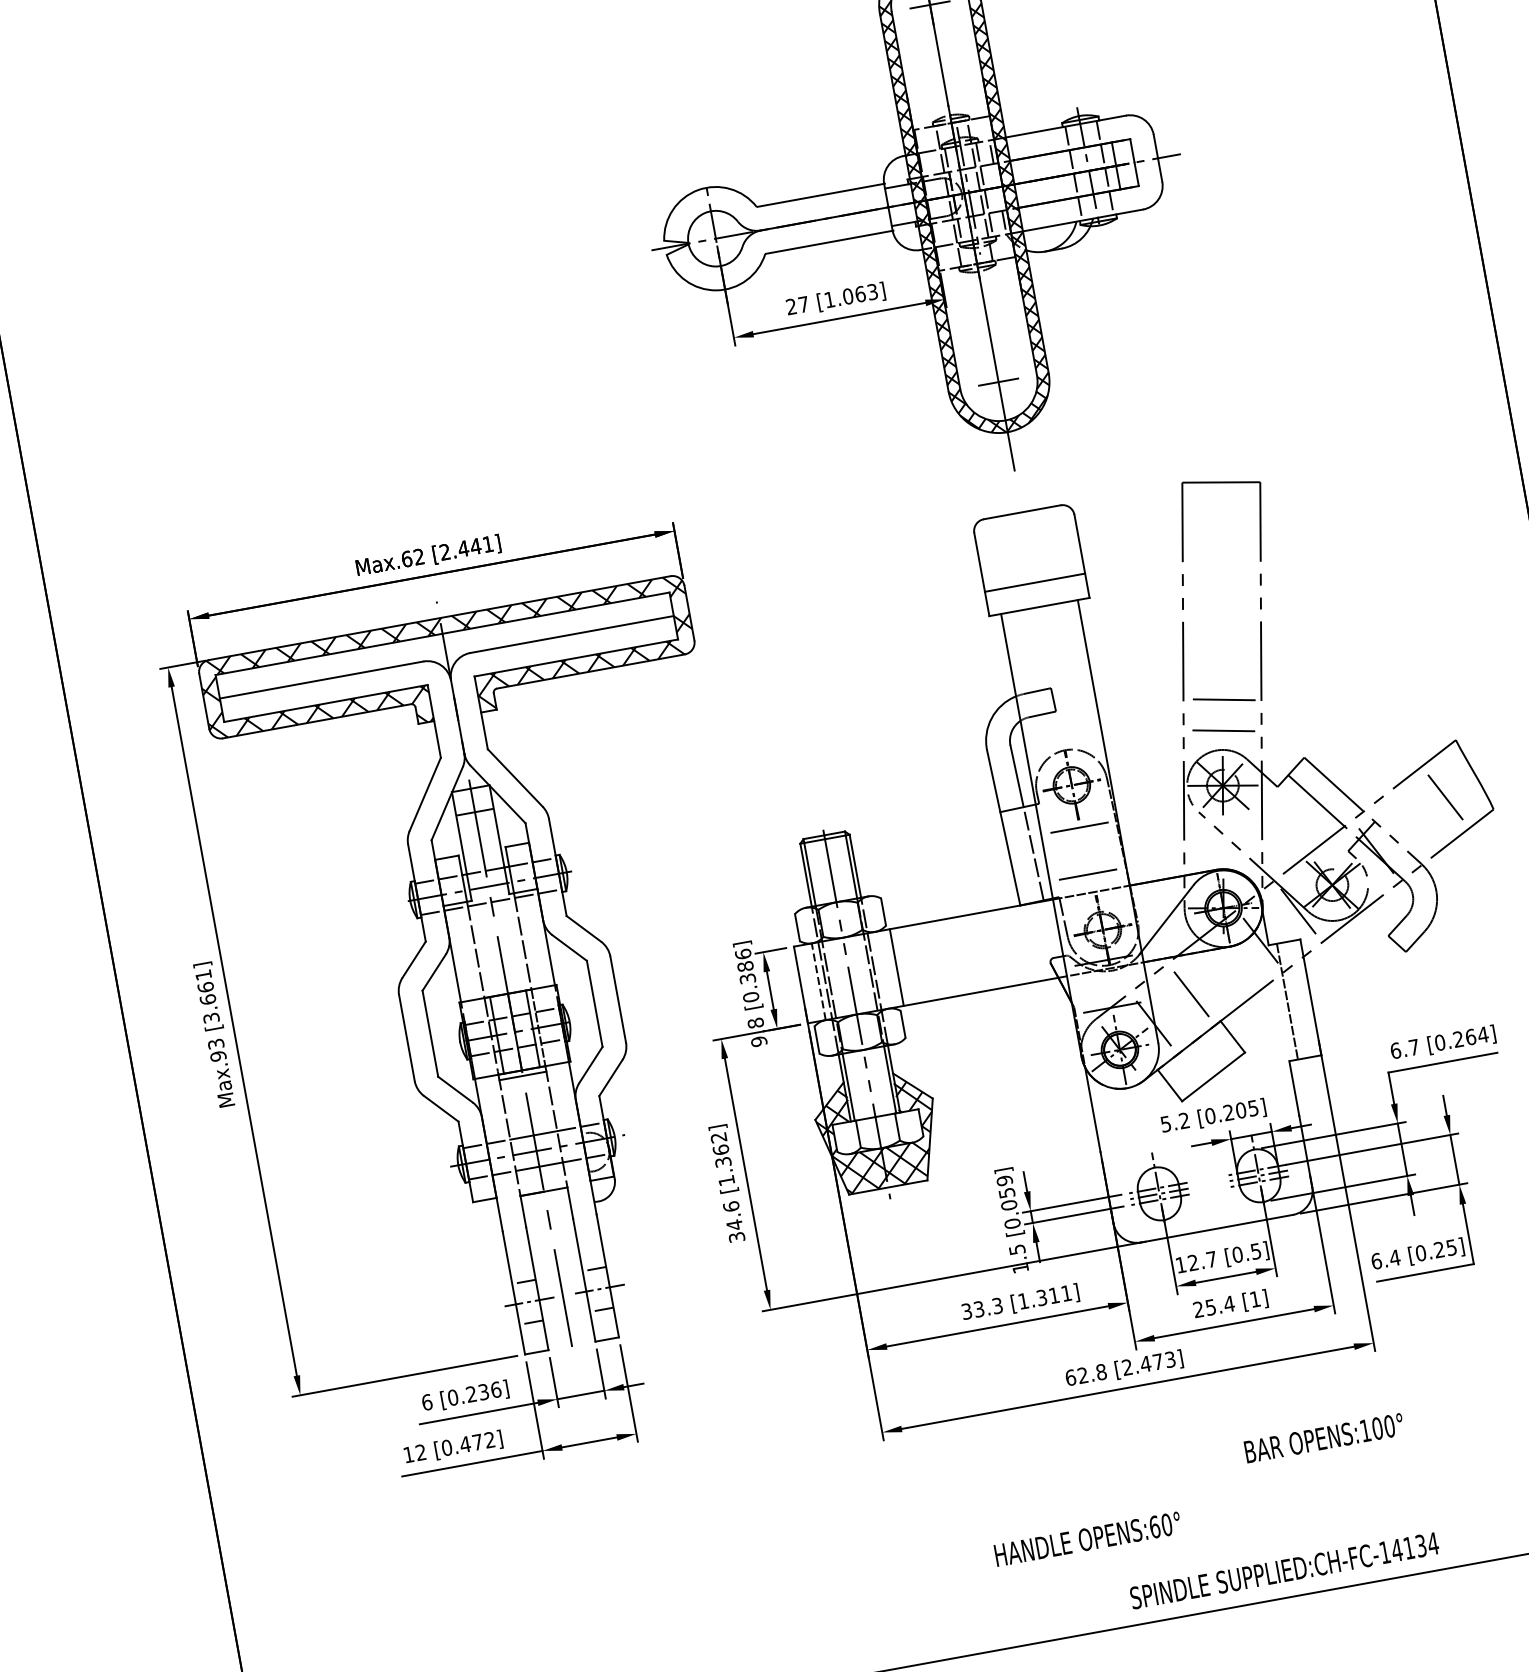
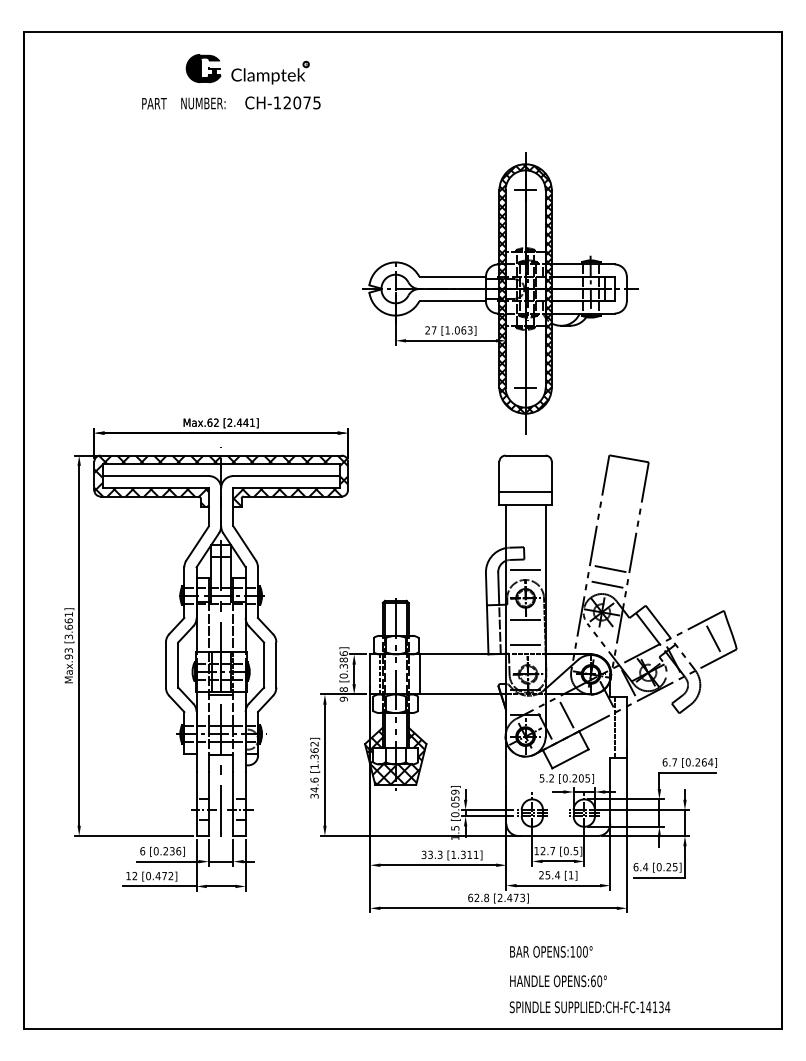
line: (1061, 730) -> (525, 569), added
text: (1324, 1437) -> (551, 951), moved
text: (1088, 1539) -> (558, 981), moved
text: (1283, 1571) -> (589, 1007), moved

